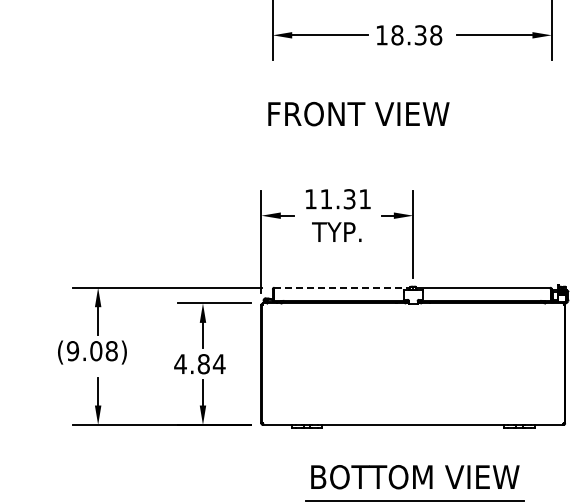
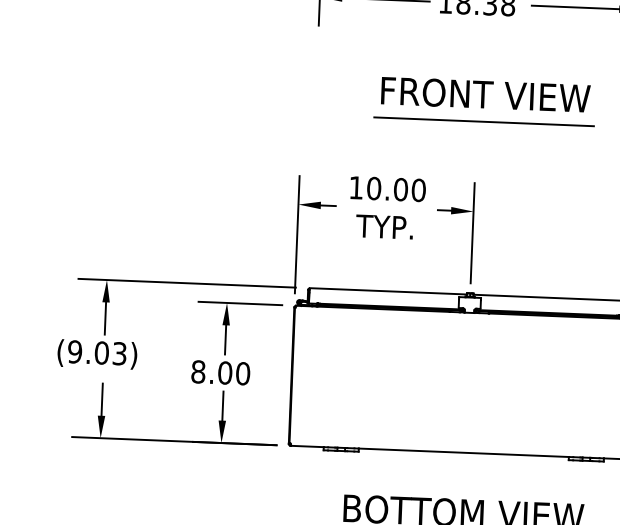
text: (358, 114) -> (485, 95), moved
line: (419, 137) -> (484, 121), added
text: (345, 199) -> (396, 189), 11.31 -> 10.00
line: (342, 287) -> (388, 291), dashed -> solid
text: (111, 351) -> (119, 354), (9.08) -> (9.03)
text: (199, 364) -> (220, 373), 4.84 -> 8.00

